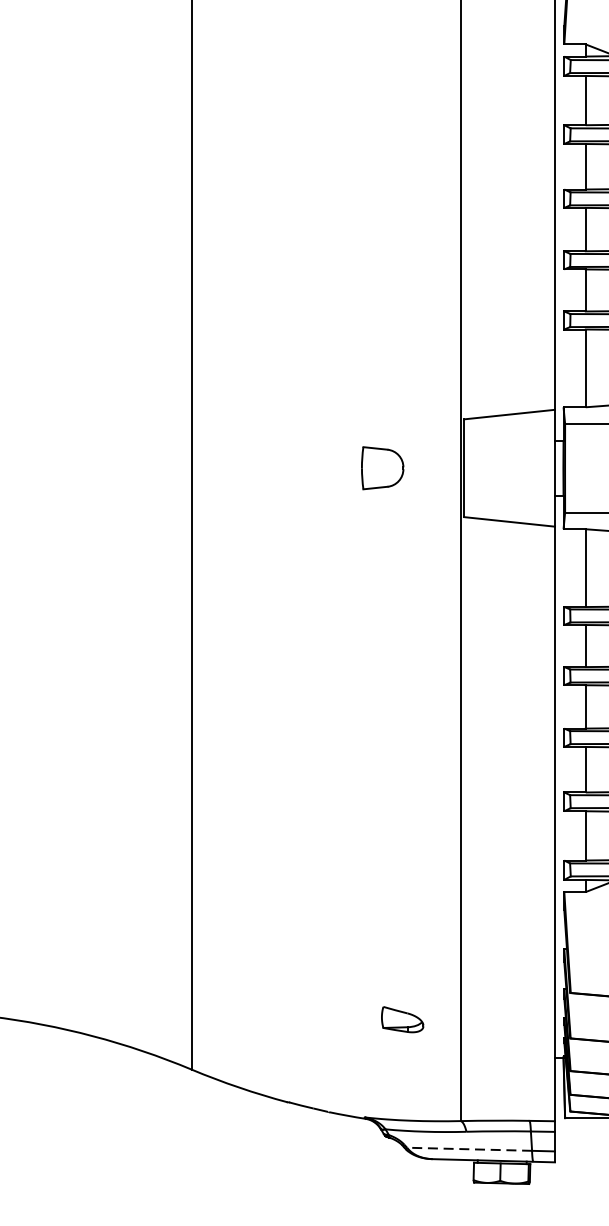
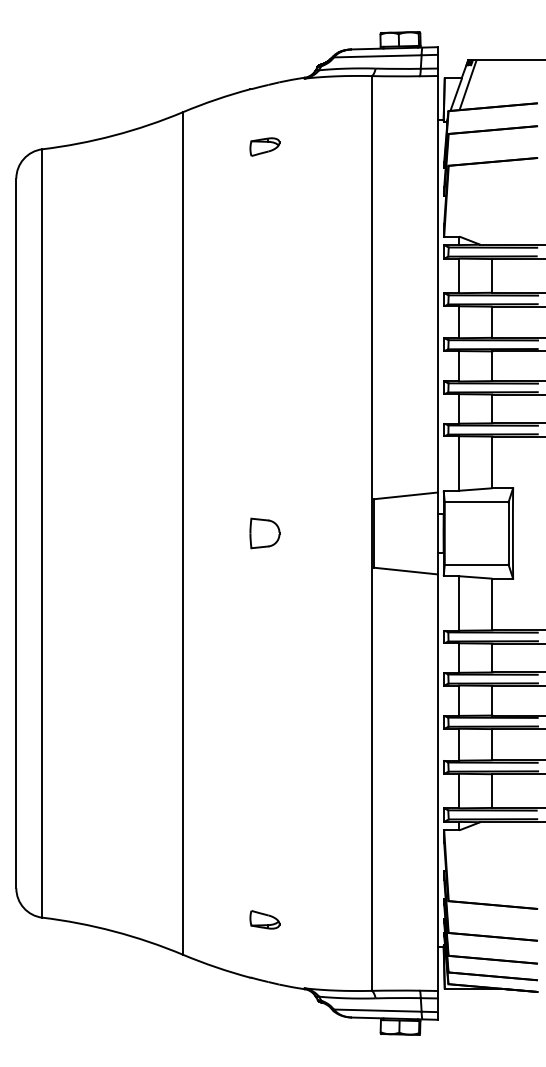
part: (382, 468) -> (264, 533), moved
part: (401, 1019) -> (264, 919), moved
line: (469, 1149) -> (377, 1010), dashed -> solid

